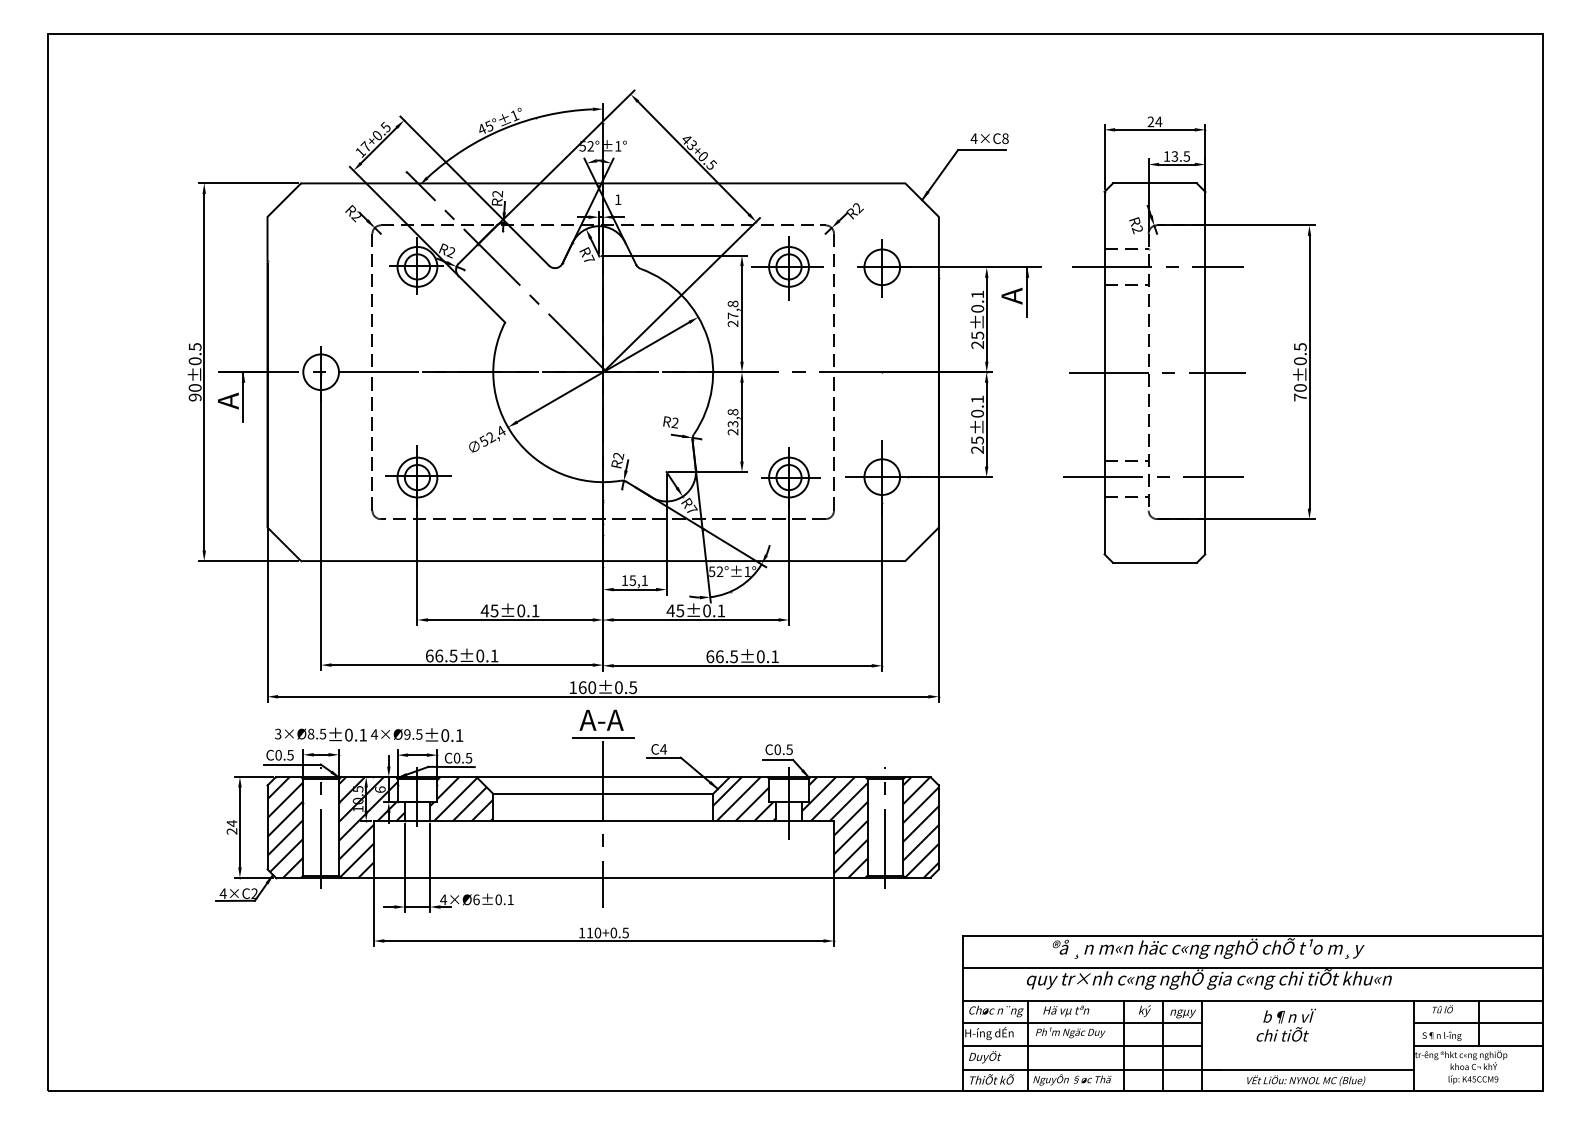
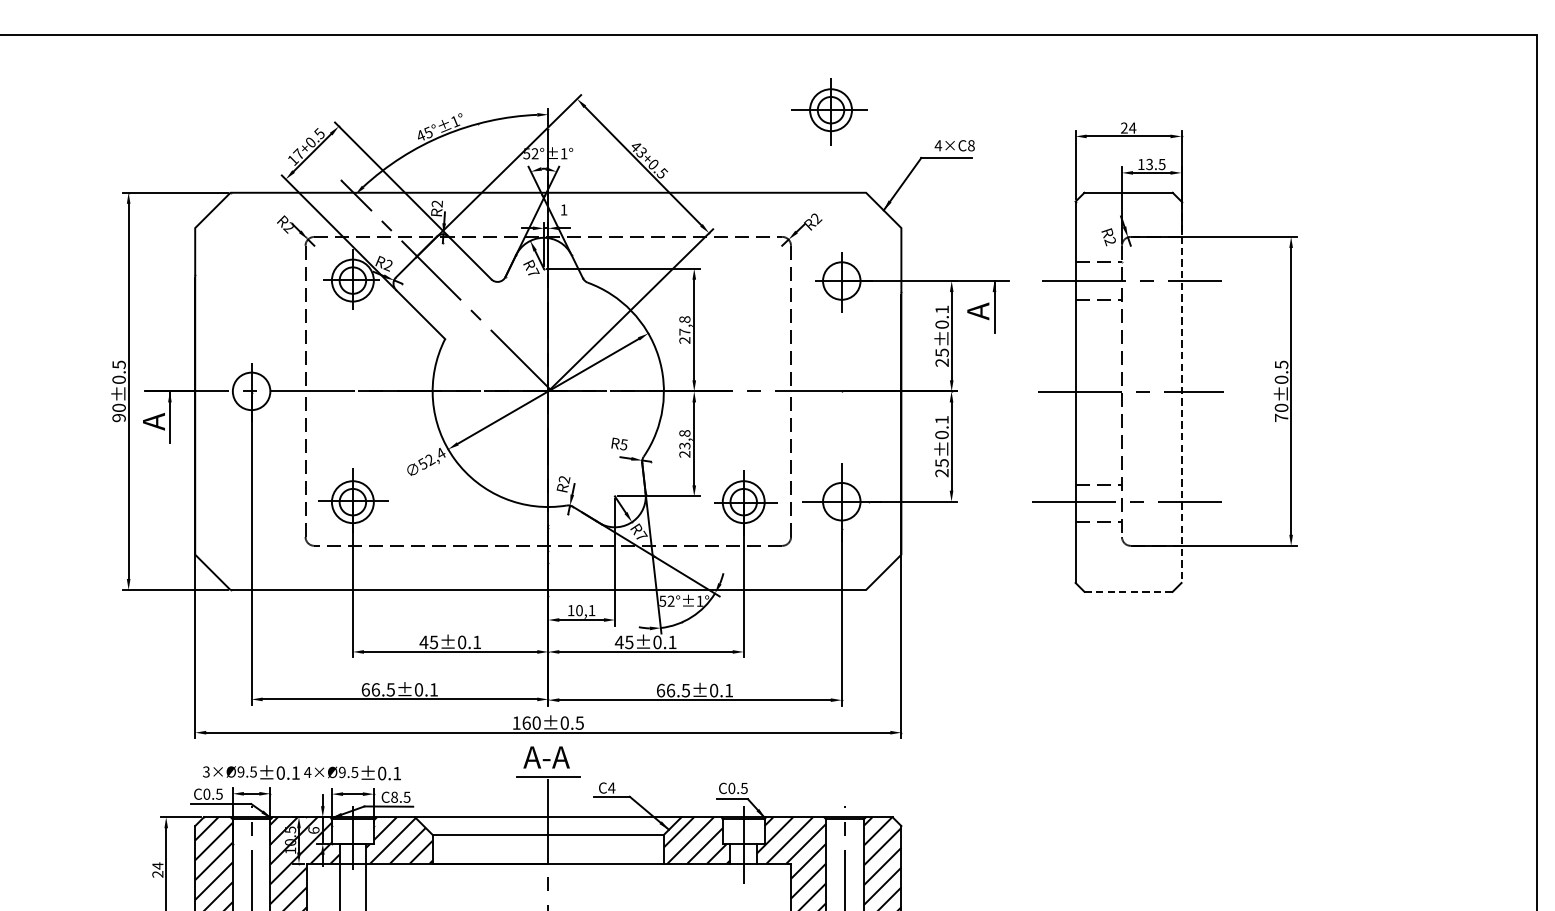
part: (787, 268) -> (829, 111), moved
line: (1205, 373) -> (1181, 392), solid -> dashed
text: (674, 422) -> (623, 444), R2 -> R5
line: (1154, 562) -> (1128, 591), solid -> dashed
text: (632, 580) -> (579, 610), 15,1 -> 10,1
text: (310, 734) -> (240, 772), 3×Ø8.5 -> 3×Ø9.5
text: (456, 758) -> (393, 797), C0.5 -> C8.5

